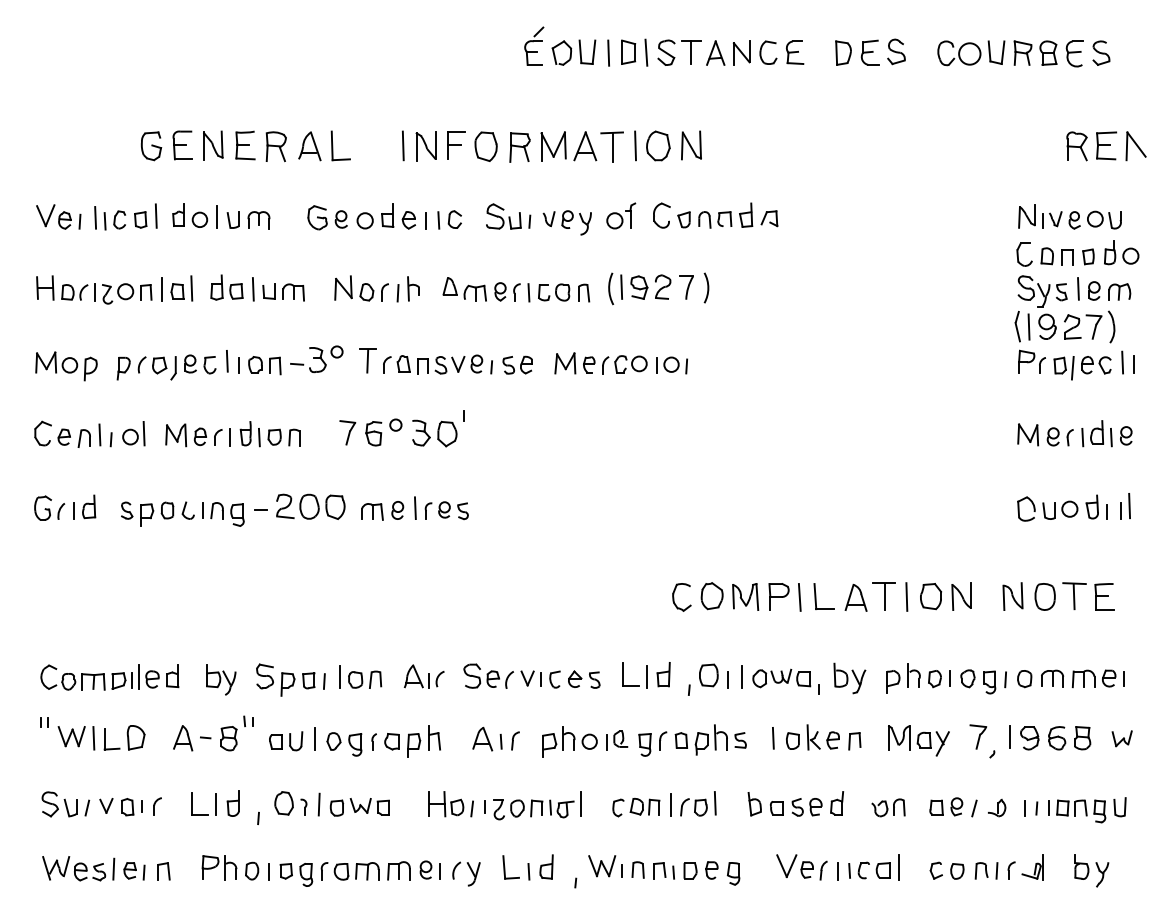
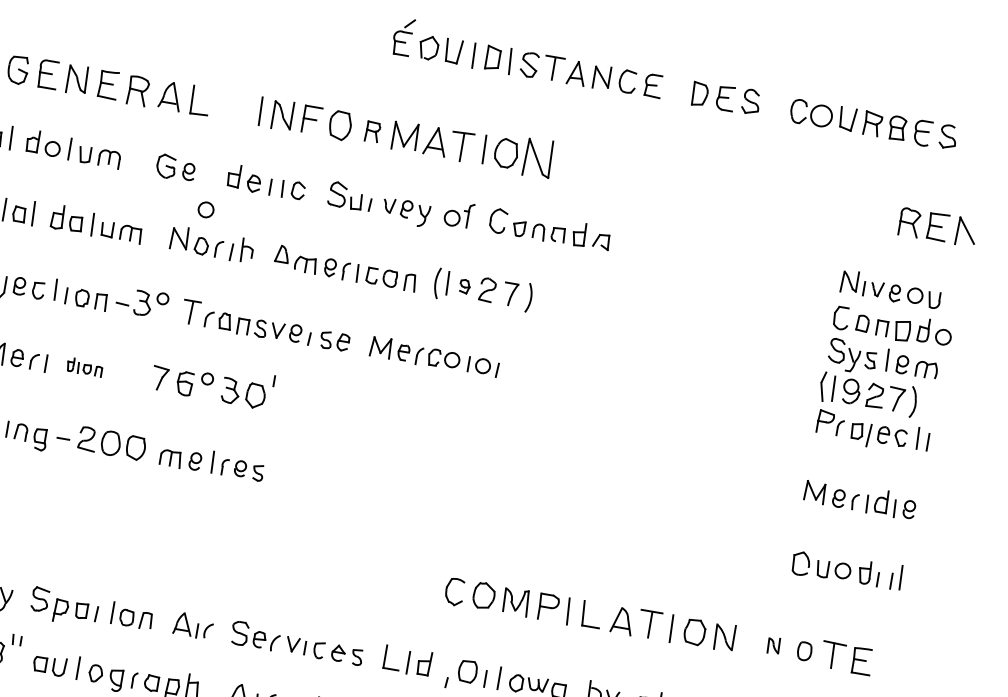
part: (691, 145) -> (538, 158), size x1.4
part: (519, 147) -> (372, 131), size x0.7
circle: (364, 220) -> (205, 209), moved
part: (1088, 256) -> (902, 330), size x1.4
part: (639, 287) -> (464, 286), size x0.6
part: (269, 434) -> (84, 367), size x0.6
part: (1012, 596) -> (773, 645), size x0.6
part: (1044, 596) -> (804, 650), size x0.7

